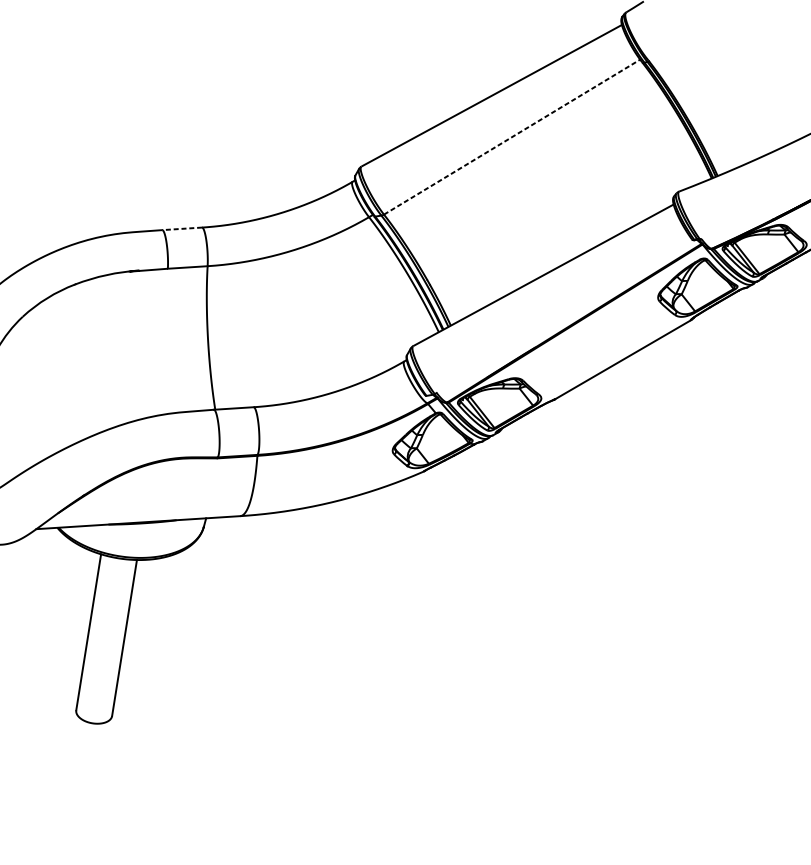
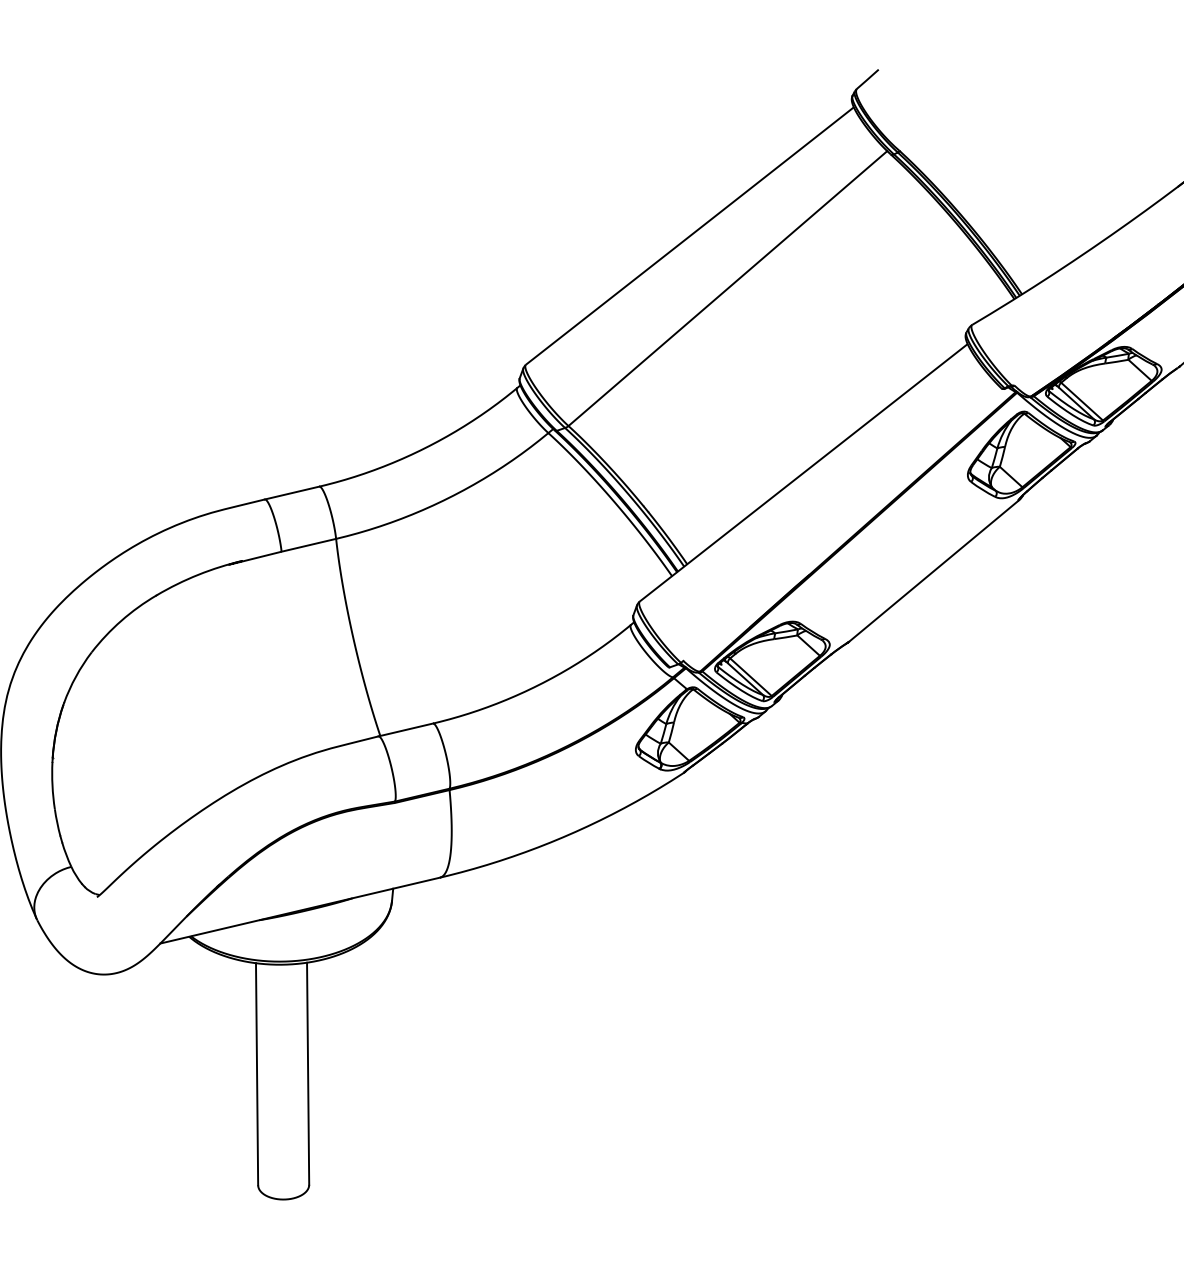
line: (512, 137) -> (728, 288), dashed -> solid
line: (181, 229) -> (291, 493), dashed -> solid

